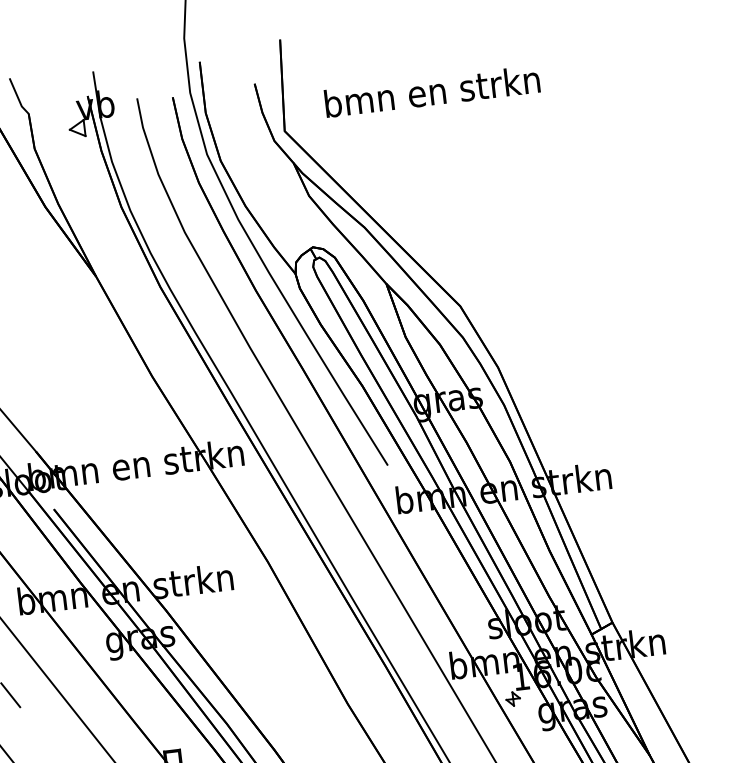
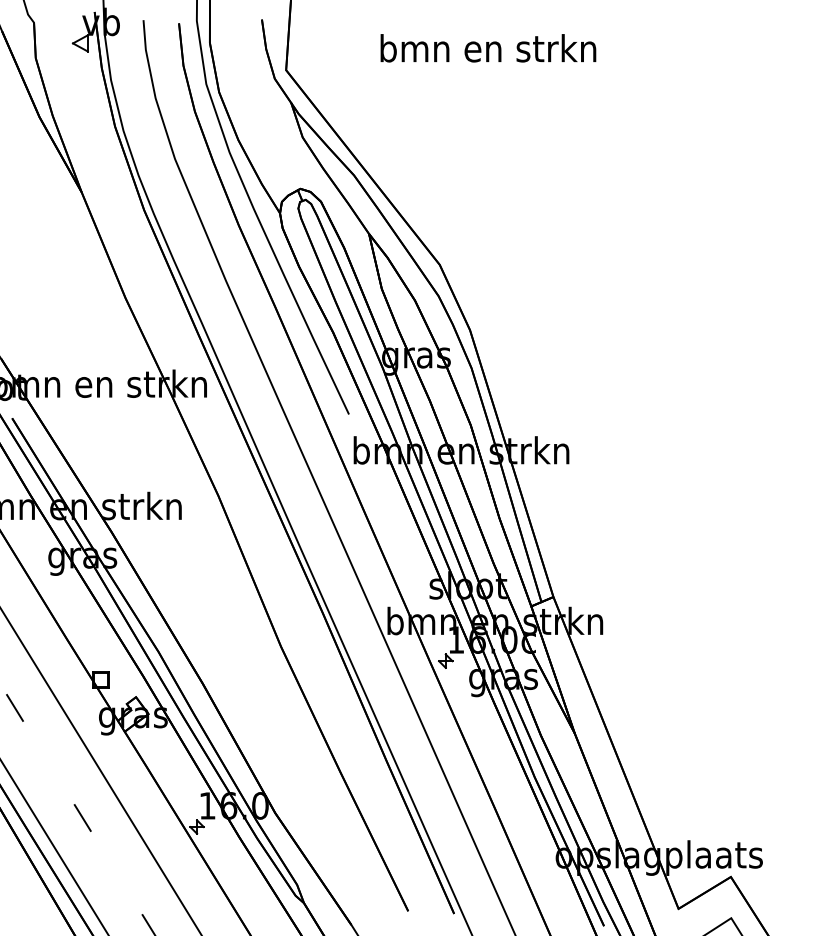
text: (432, 91) -> (488, 48), moved

